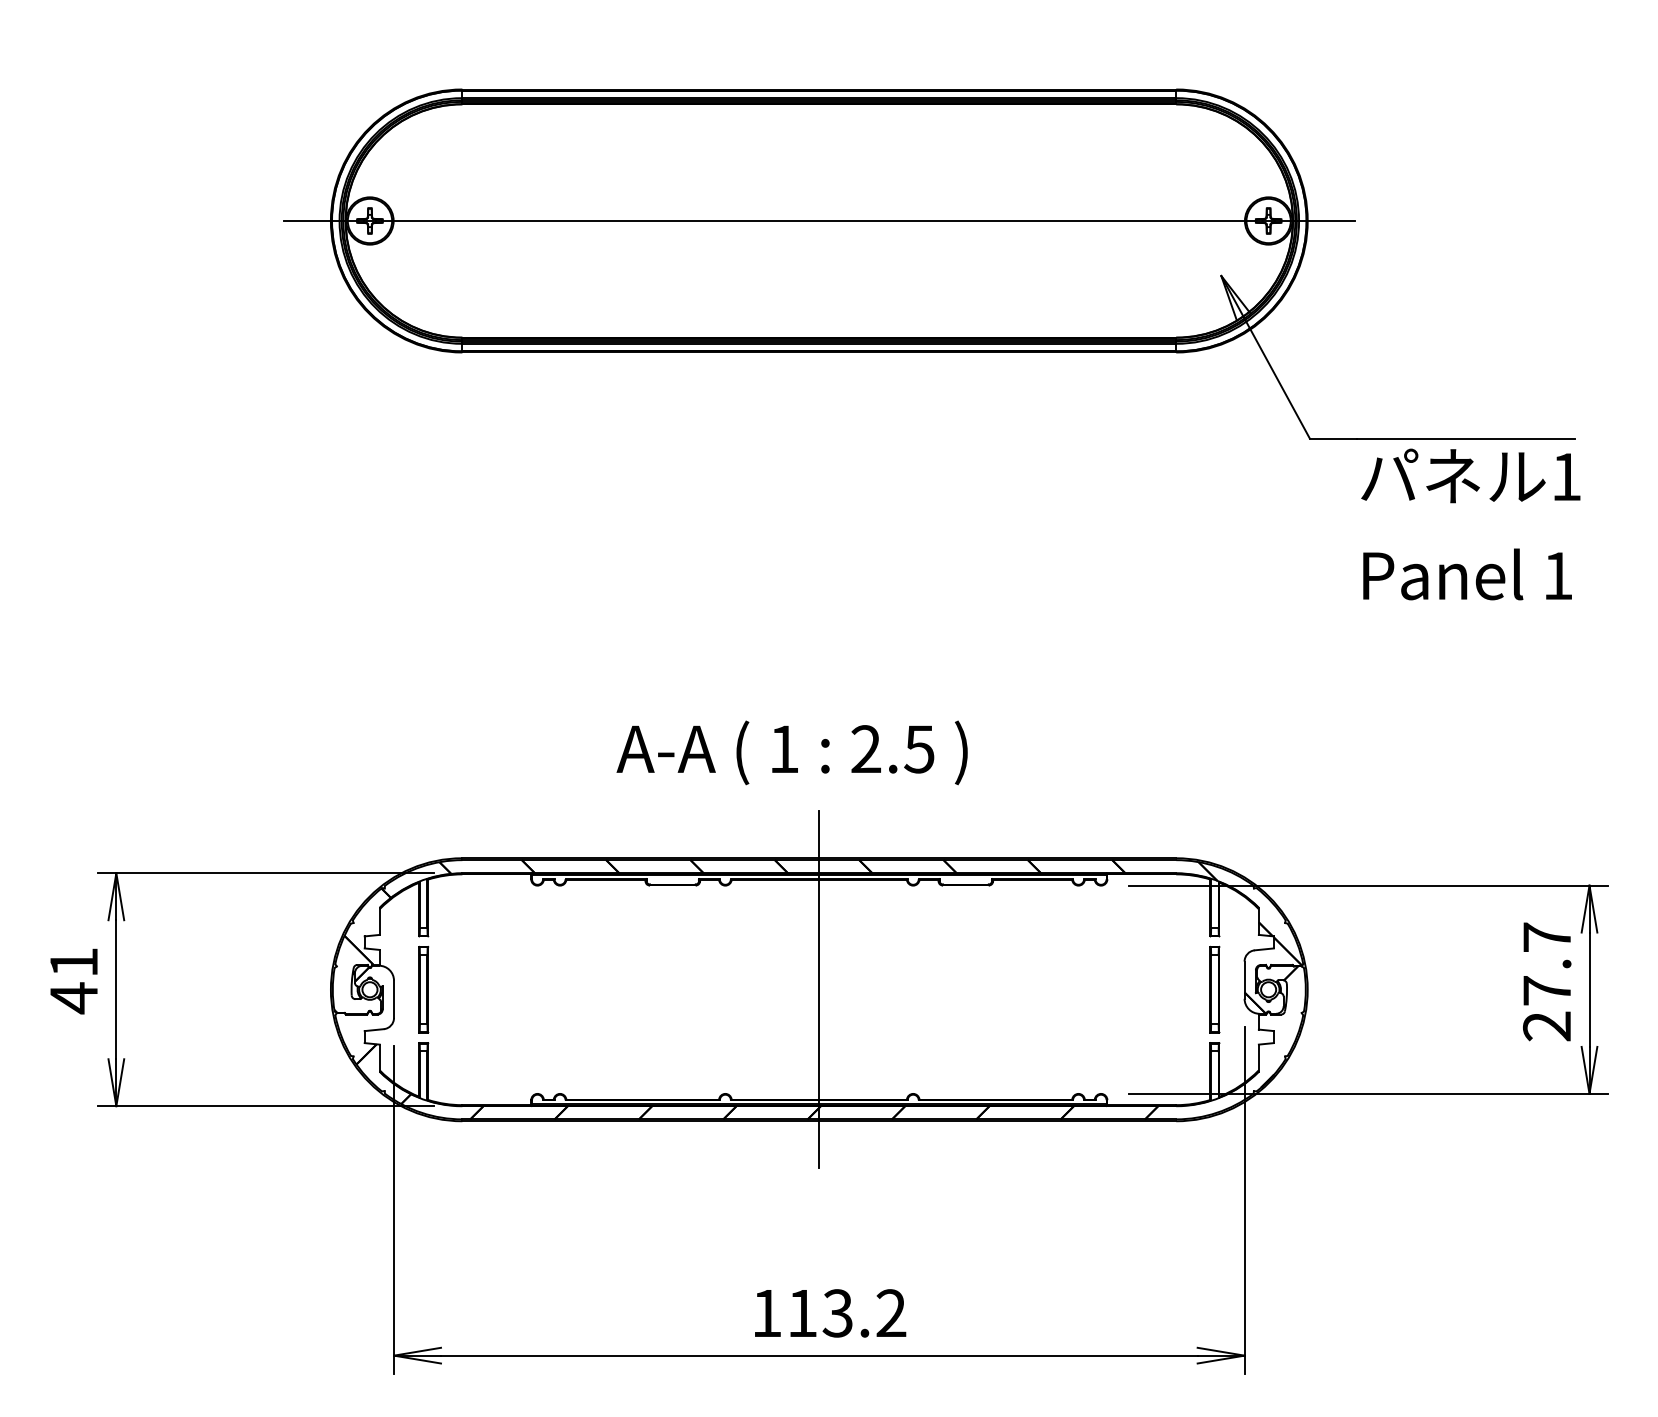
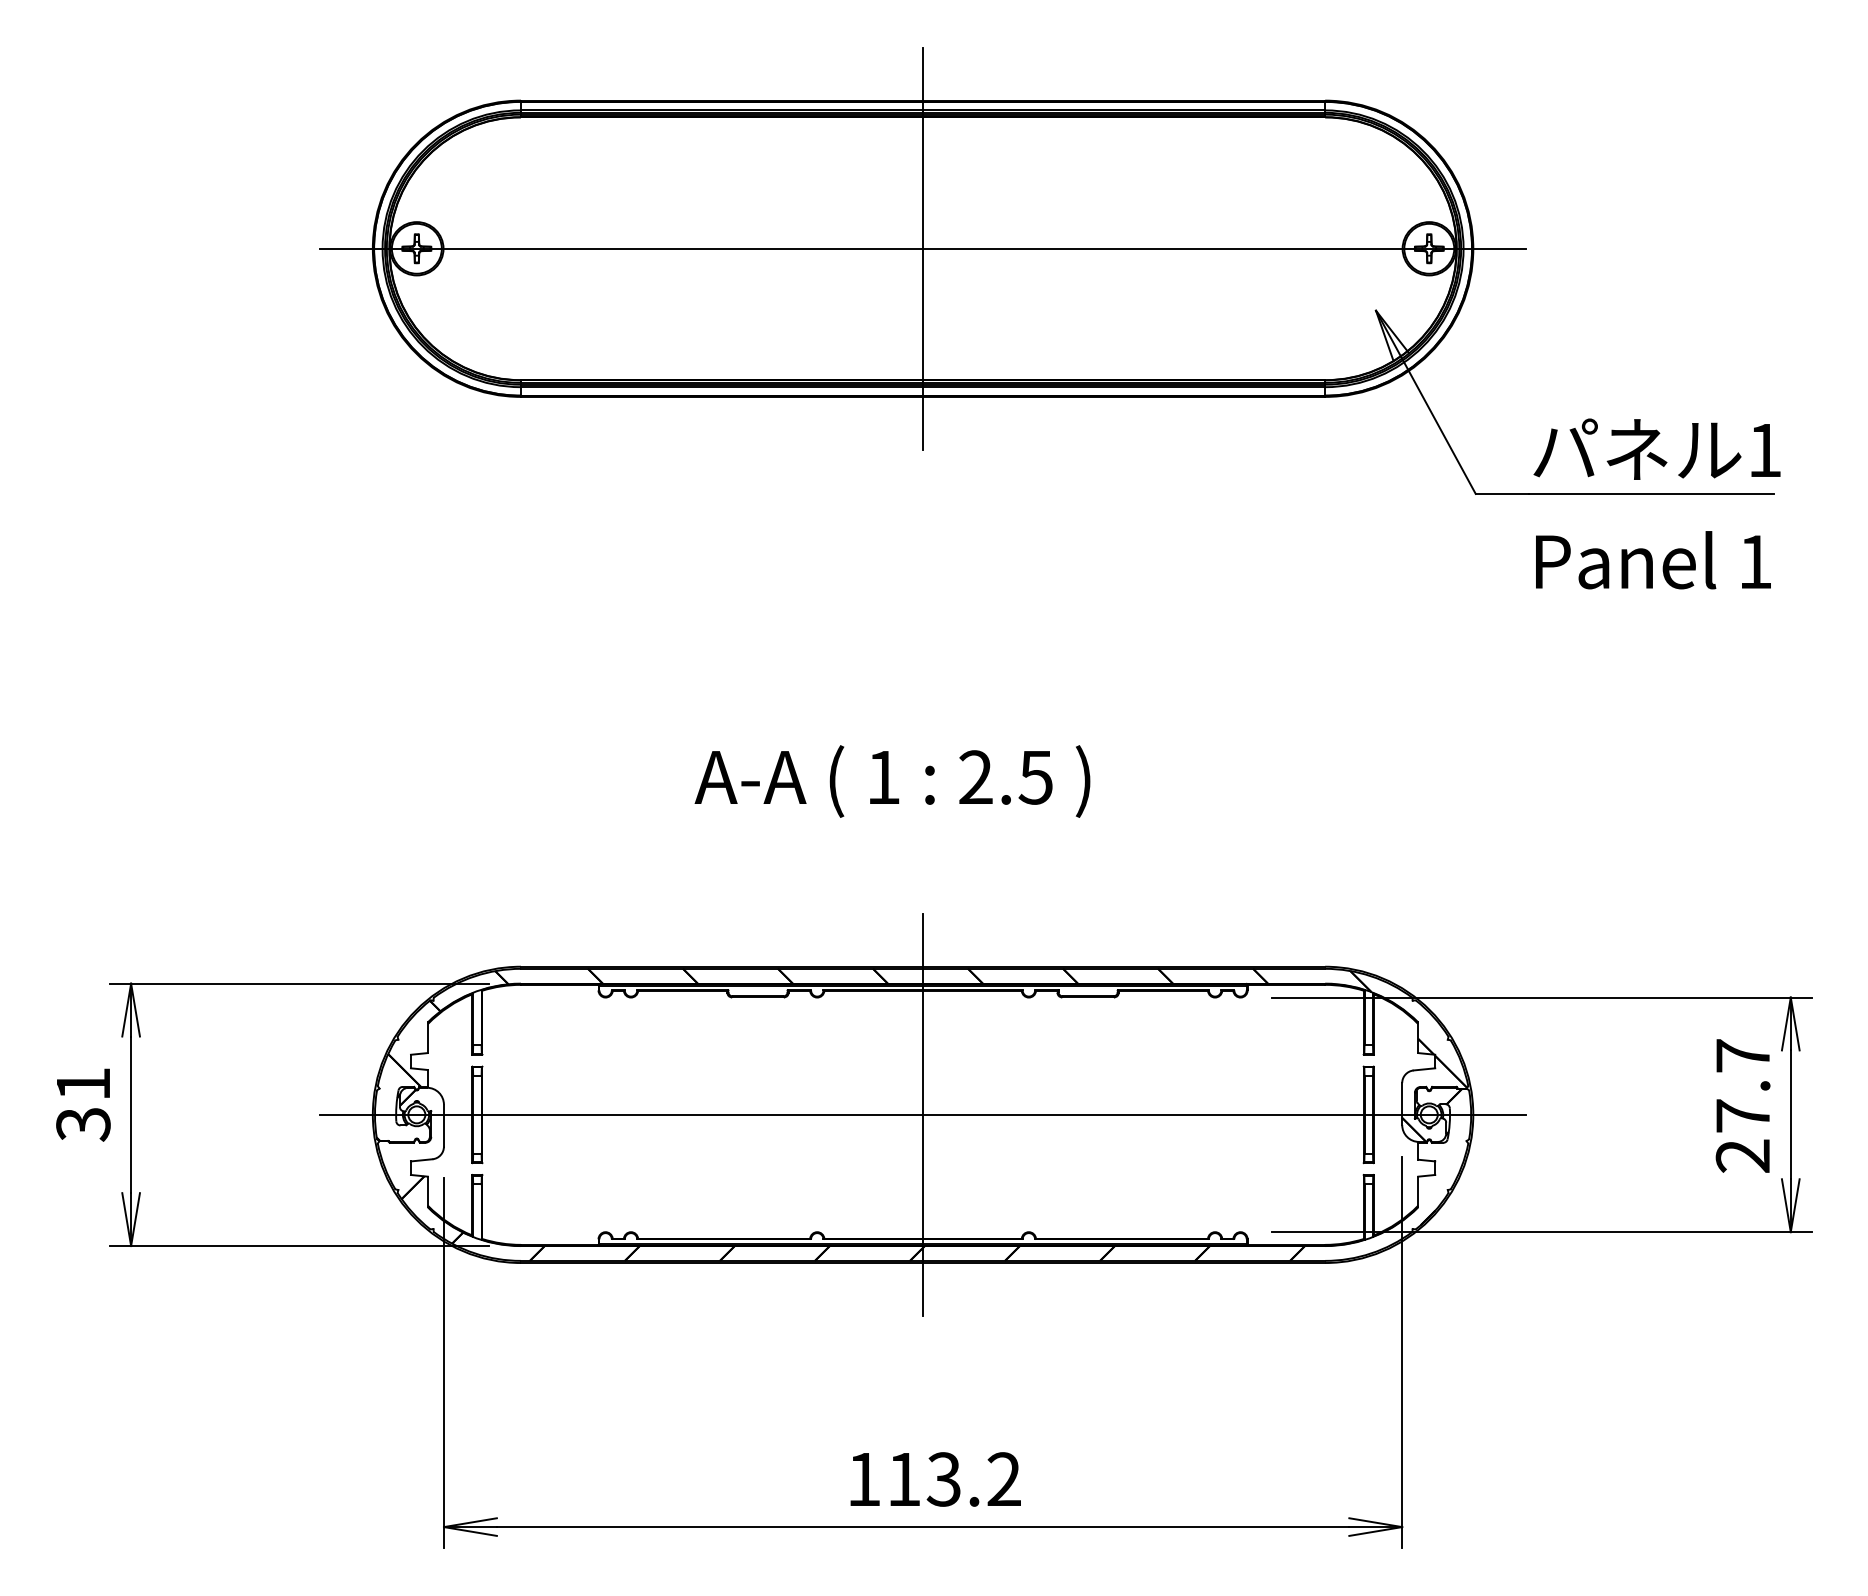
line: (819, 220) -> (923, 248), added
text: (1470, 524) -> (1656, 503), moved
text: (791, 752) -> (891, 781), moved
line: (818, 989) -> (922, 1114), added
text: (73, 998) -> (82, 1124), 41 -> 31

